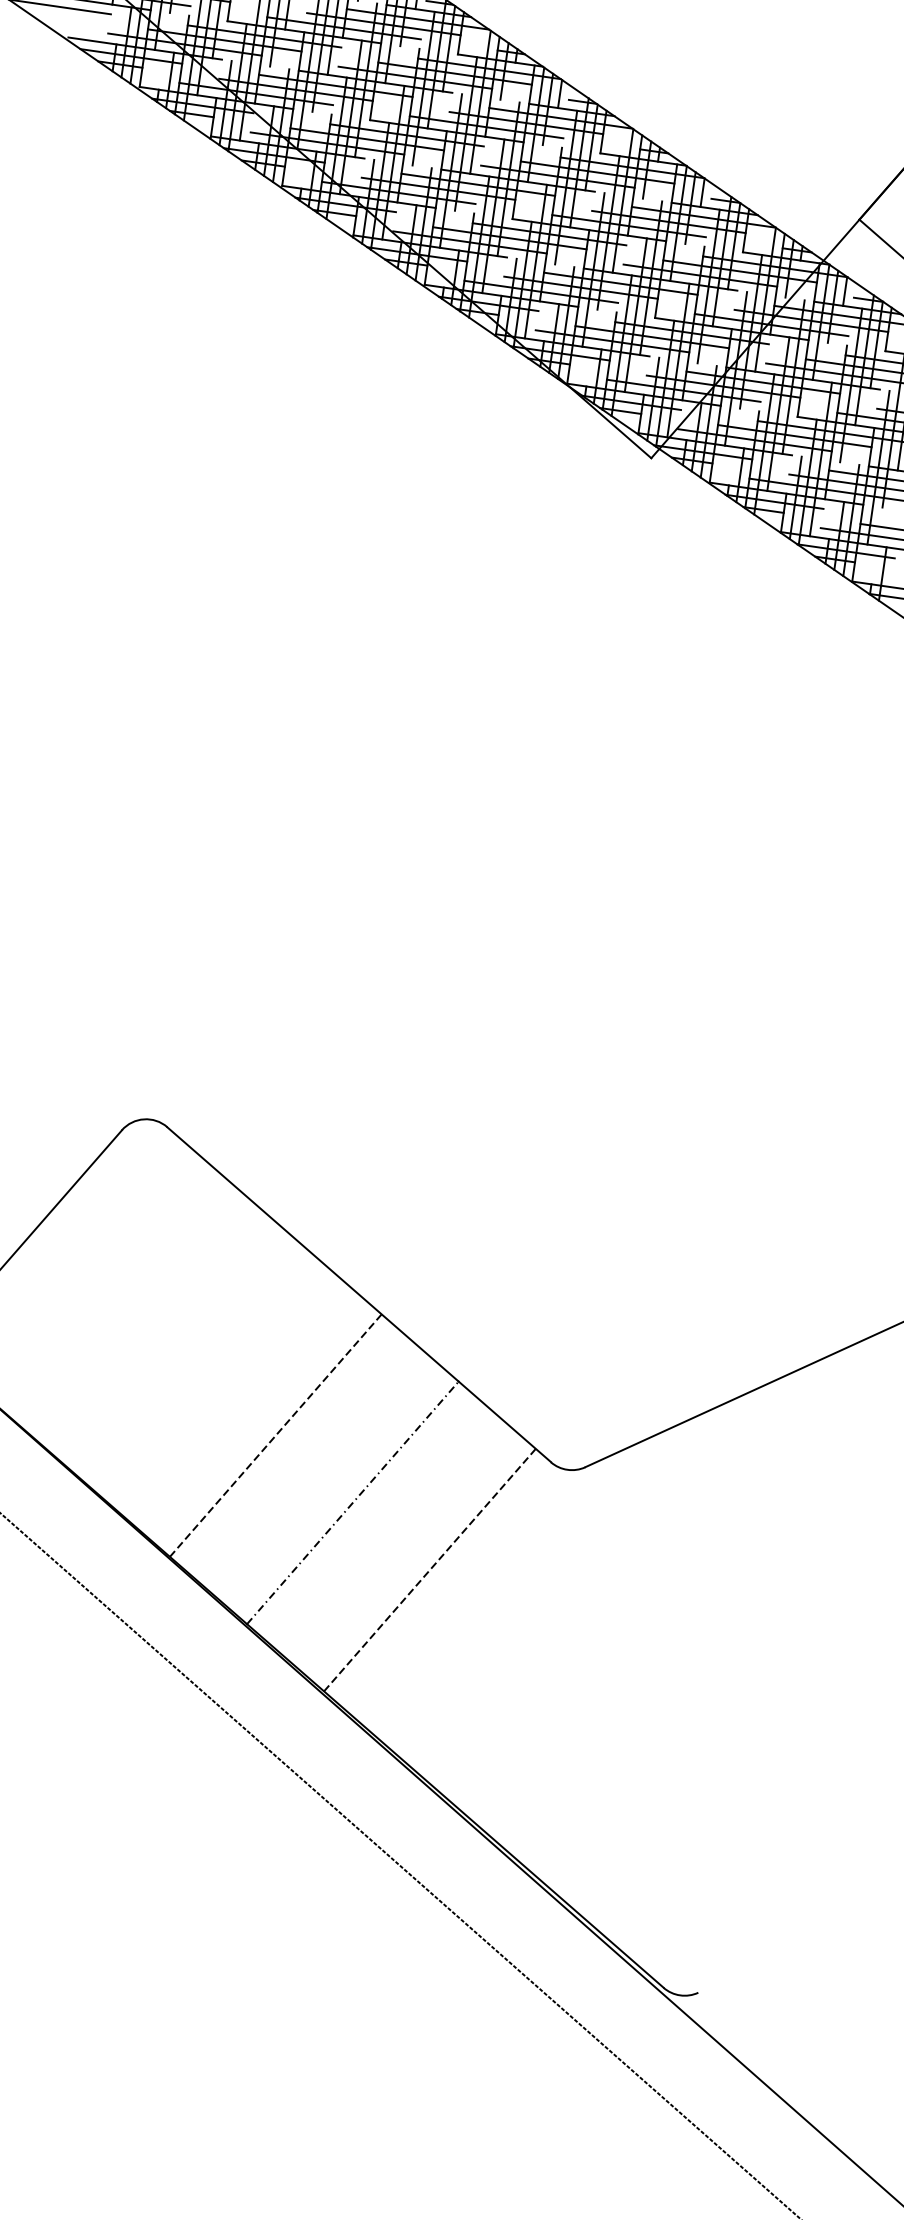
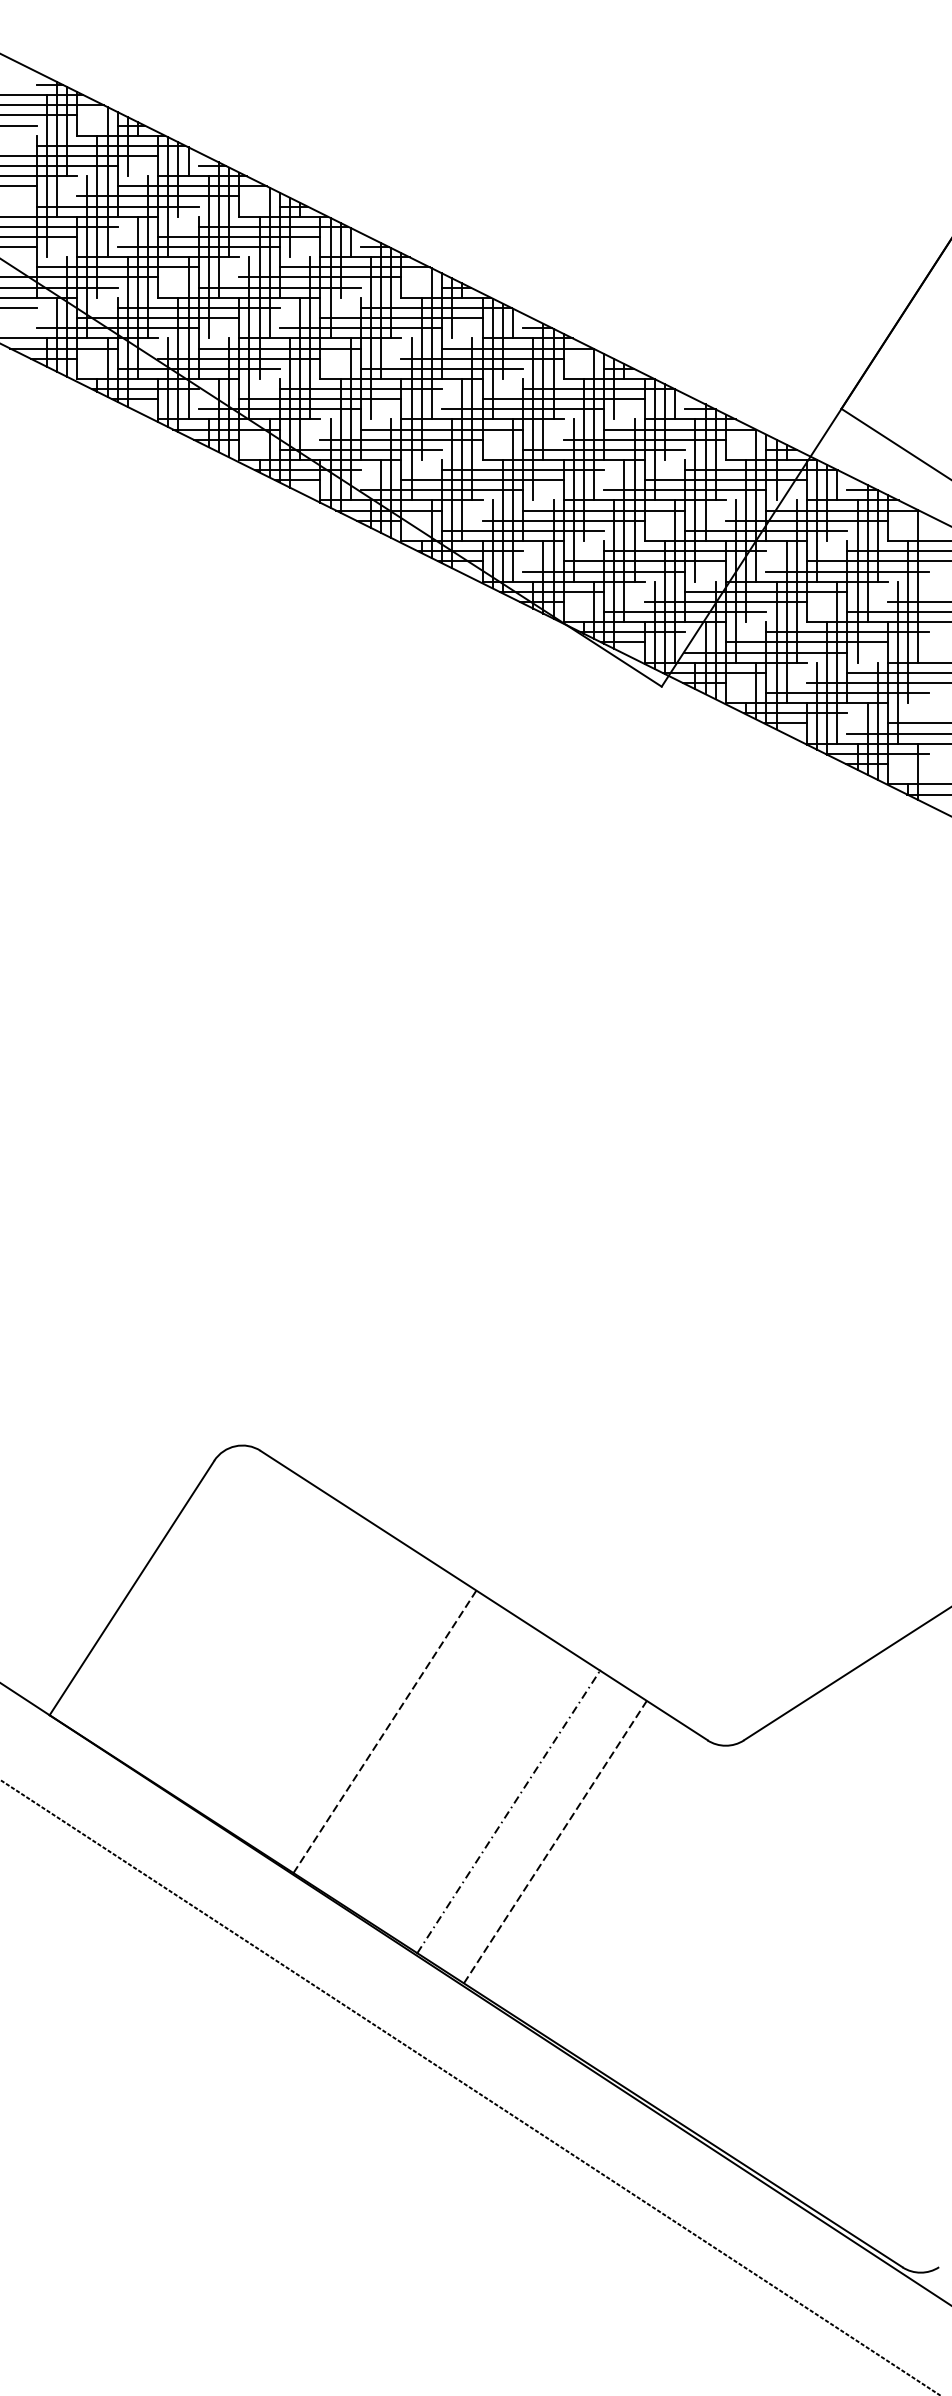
line: (275, 1435) -> (384, 1731), moved
line: (430, 1569) -> (555, 1841), moved

